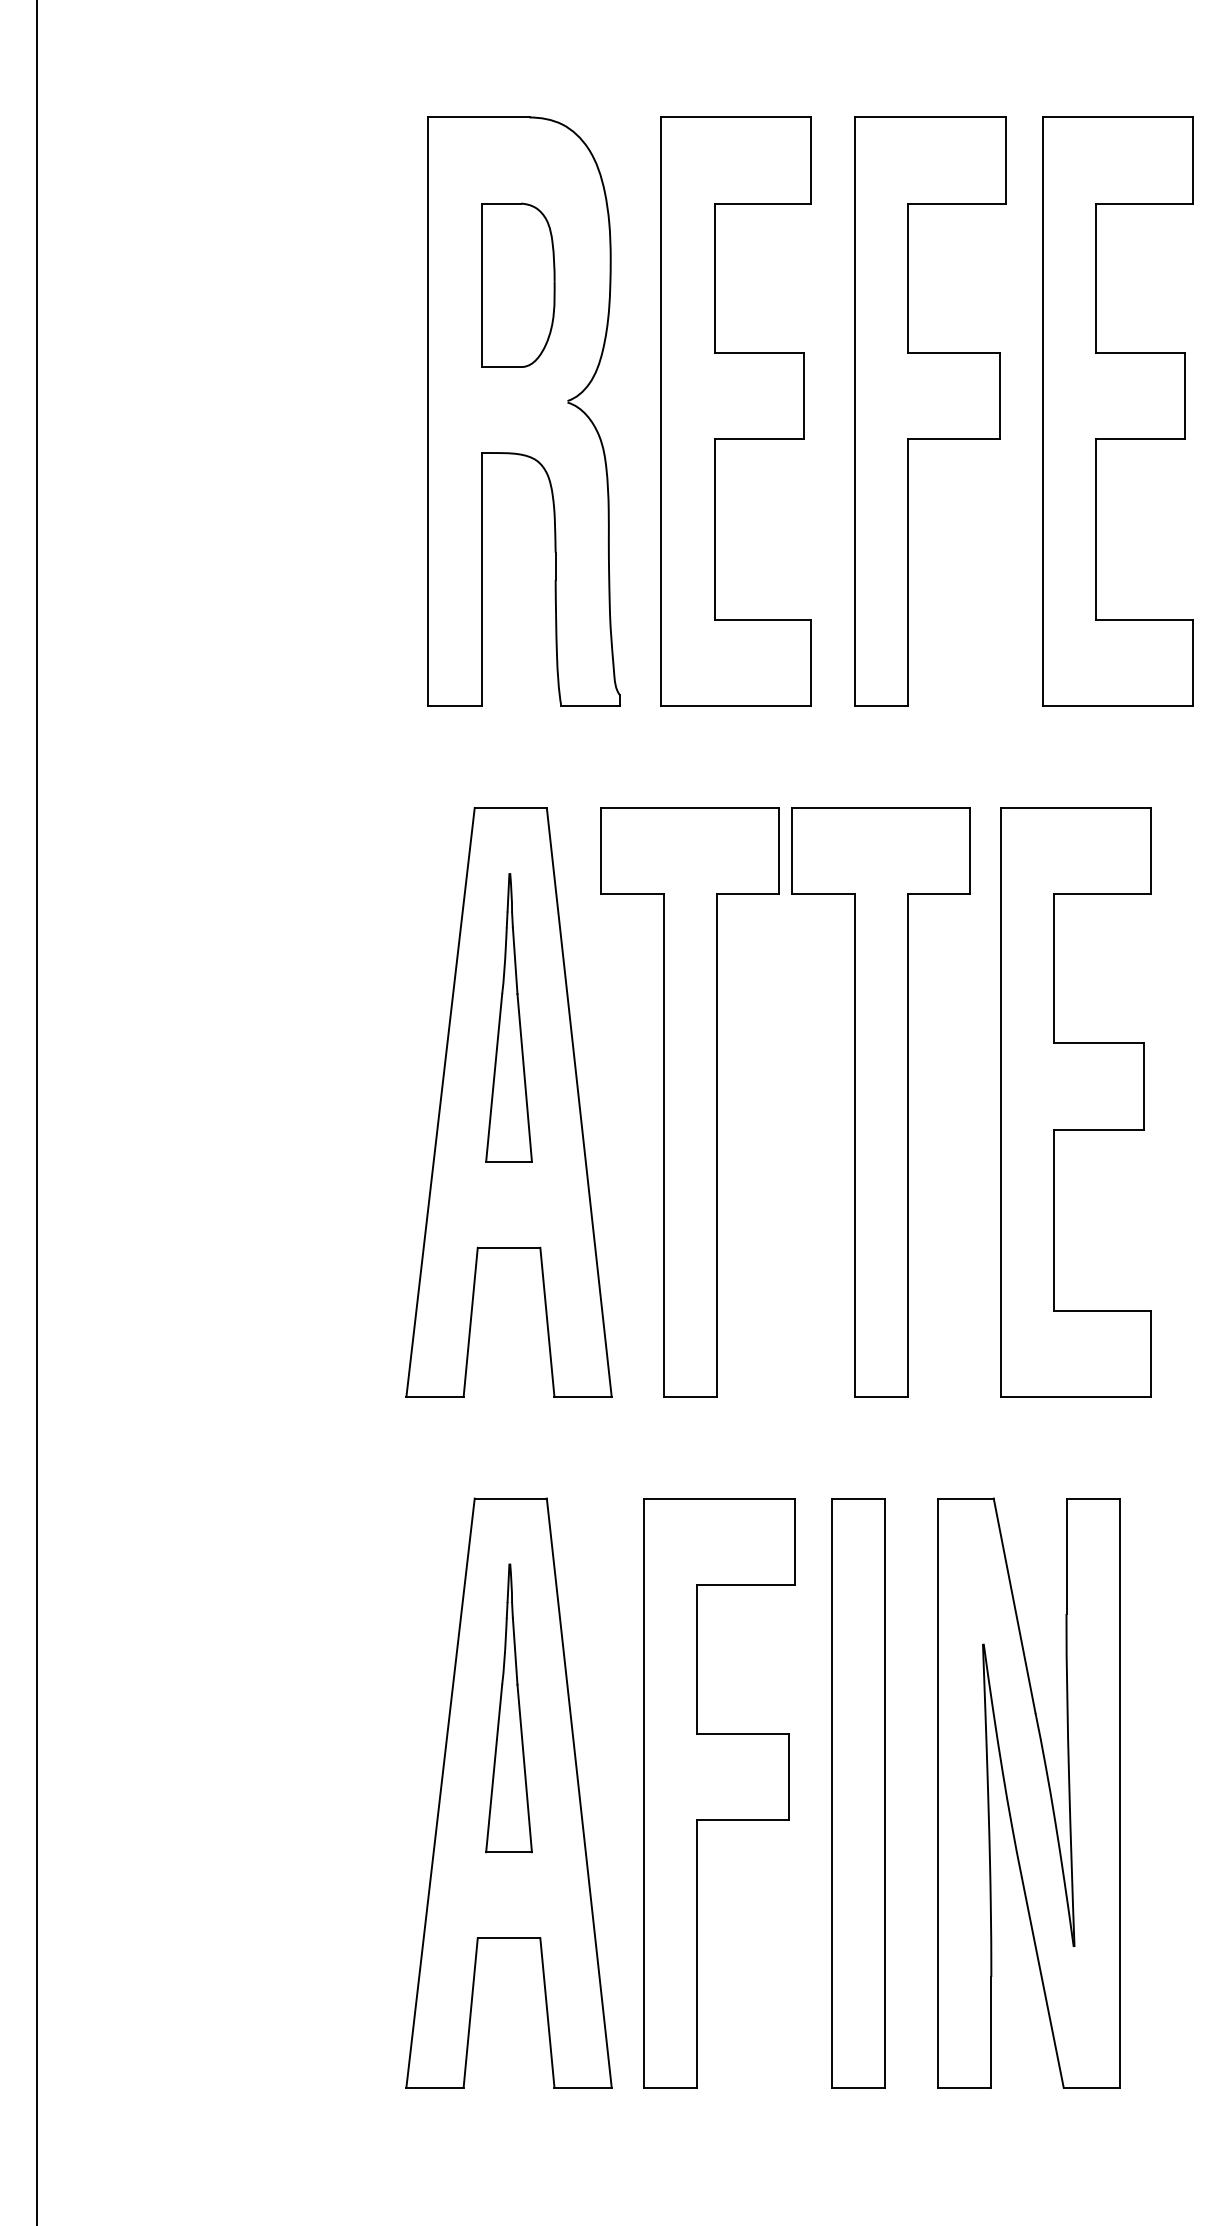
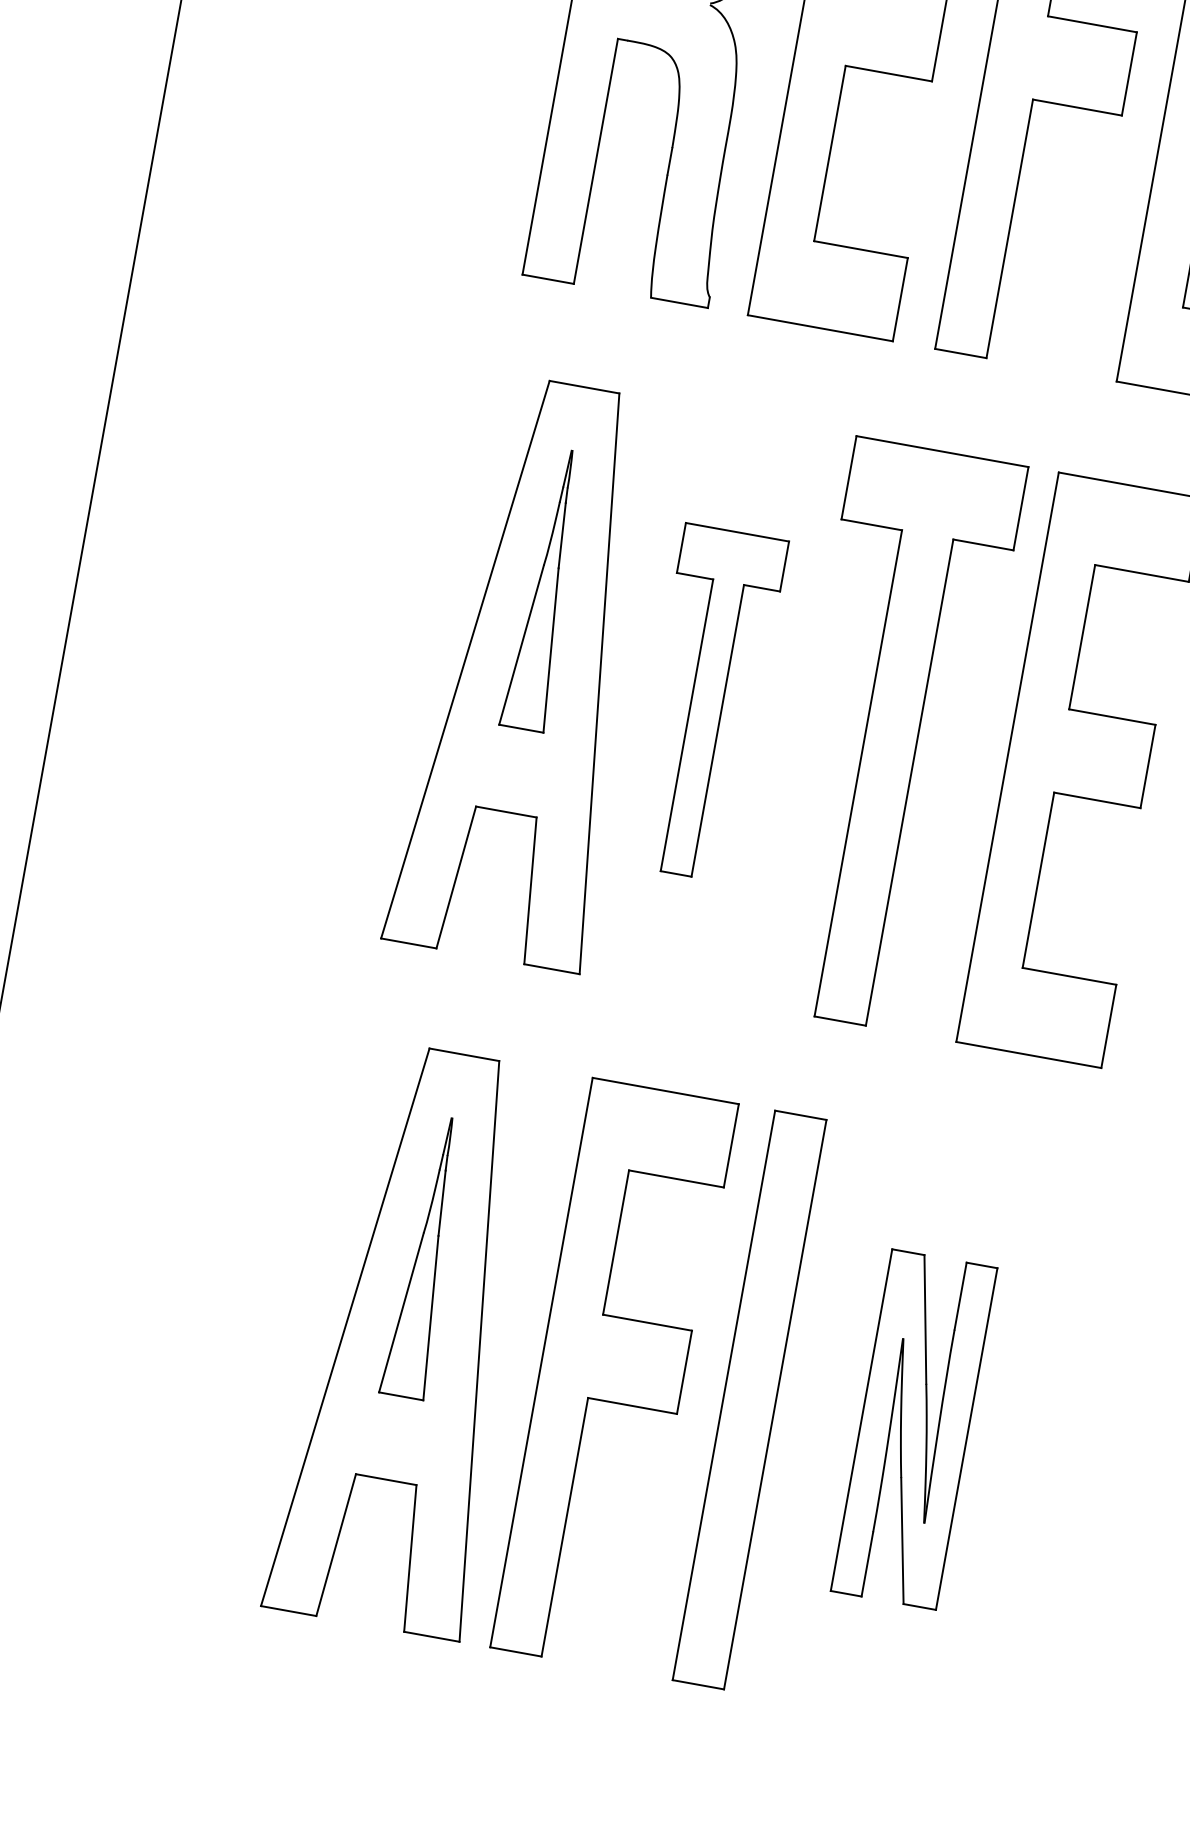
part: (689, 1102) -> (706, 702), size x0.6
part: (1028, 1792) -> (913, 1428), size x0.6

